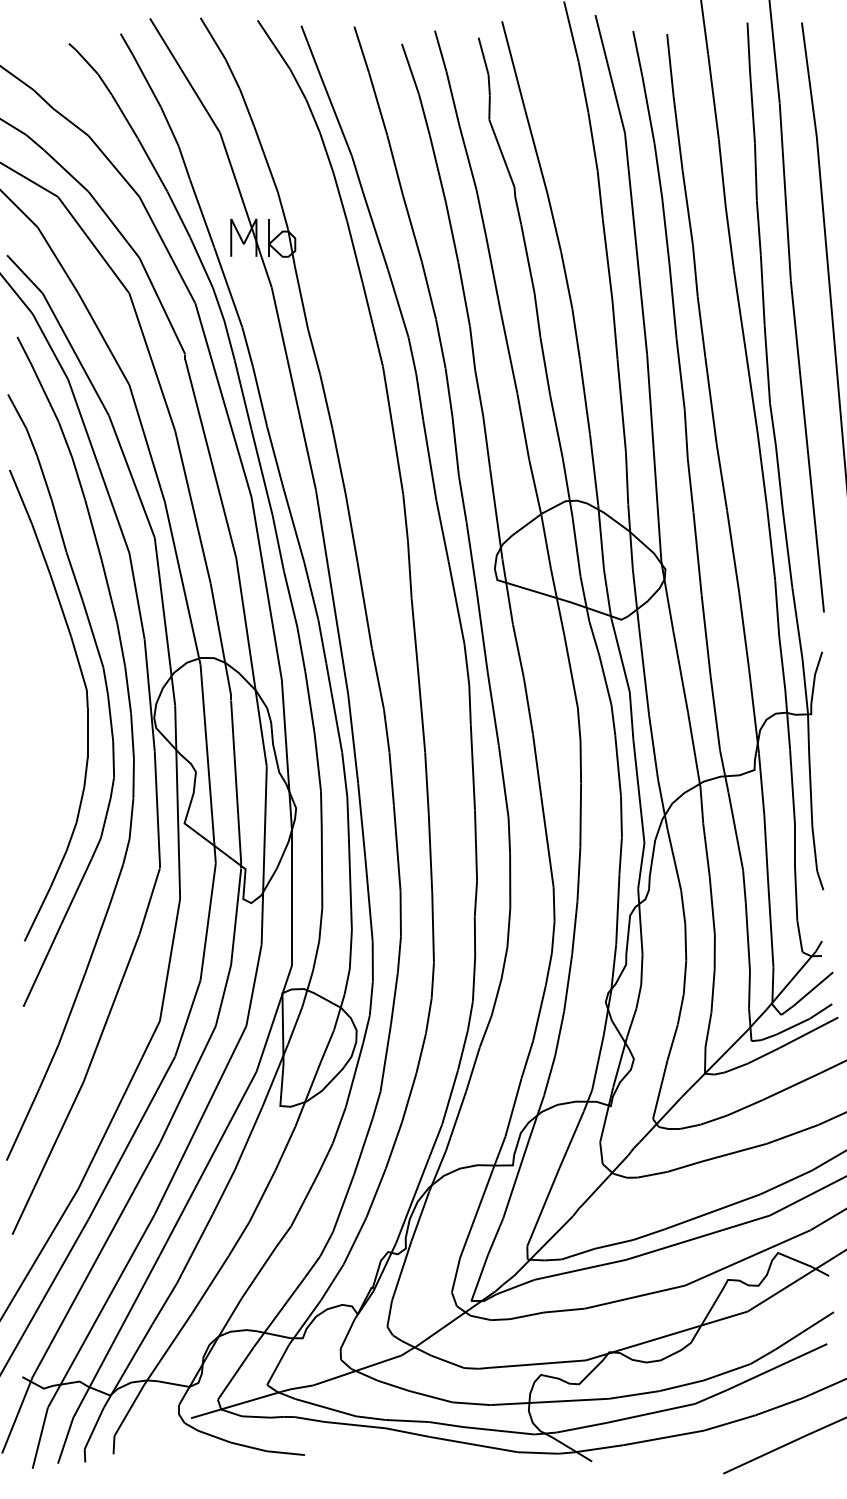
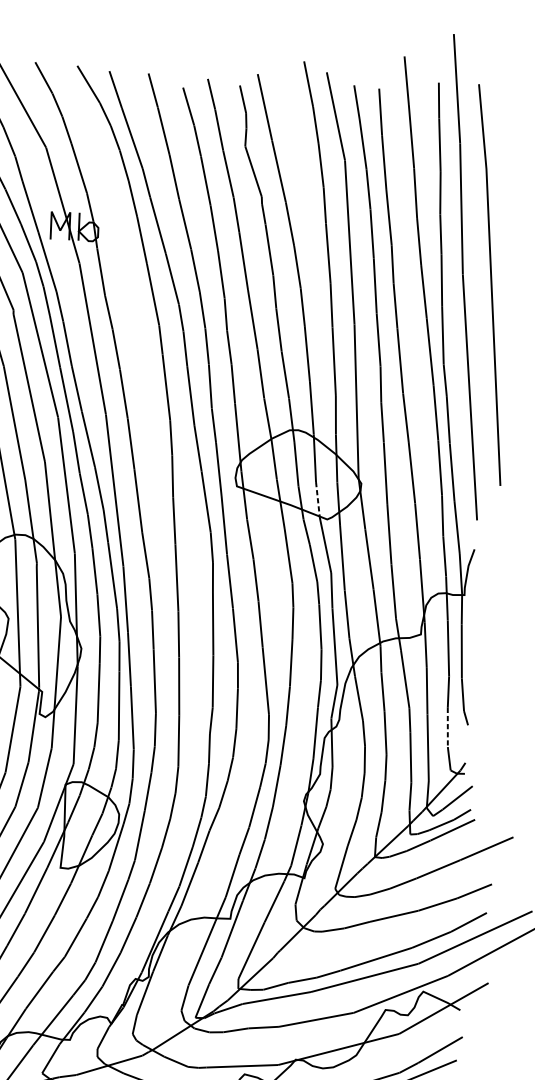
line: (607, 594) -> (317, 500), solid -> dashed
line: (796, 894) -> (448, 727), solid -> dashed

